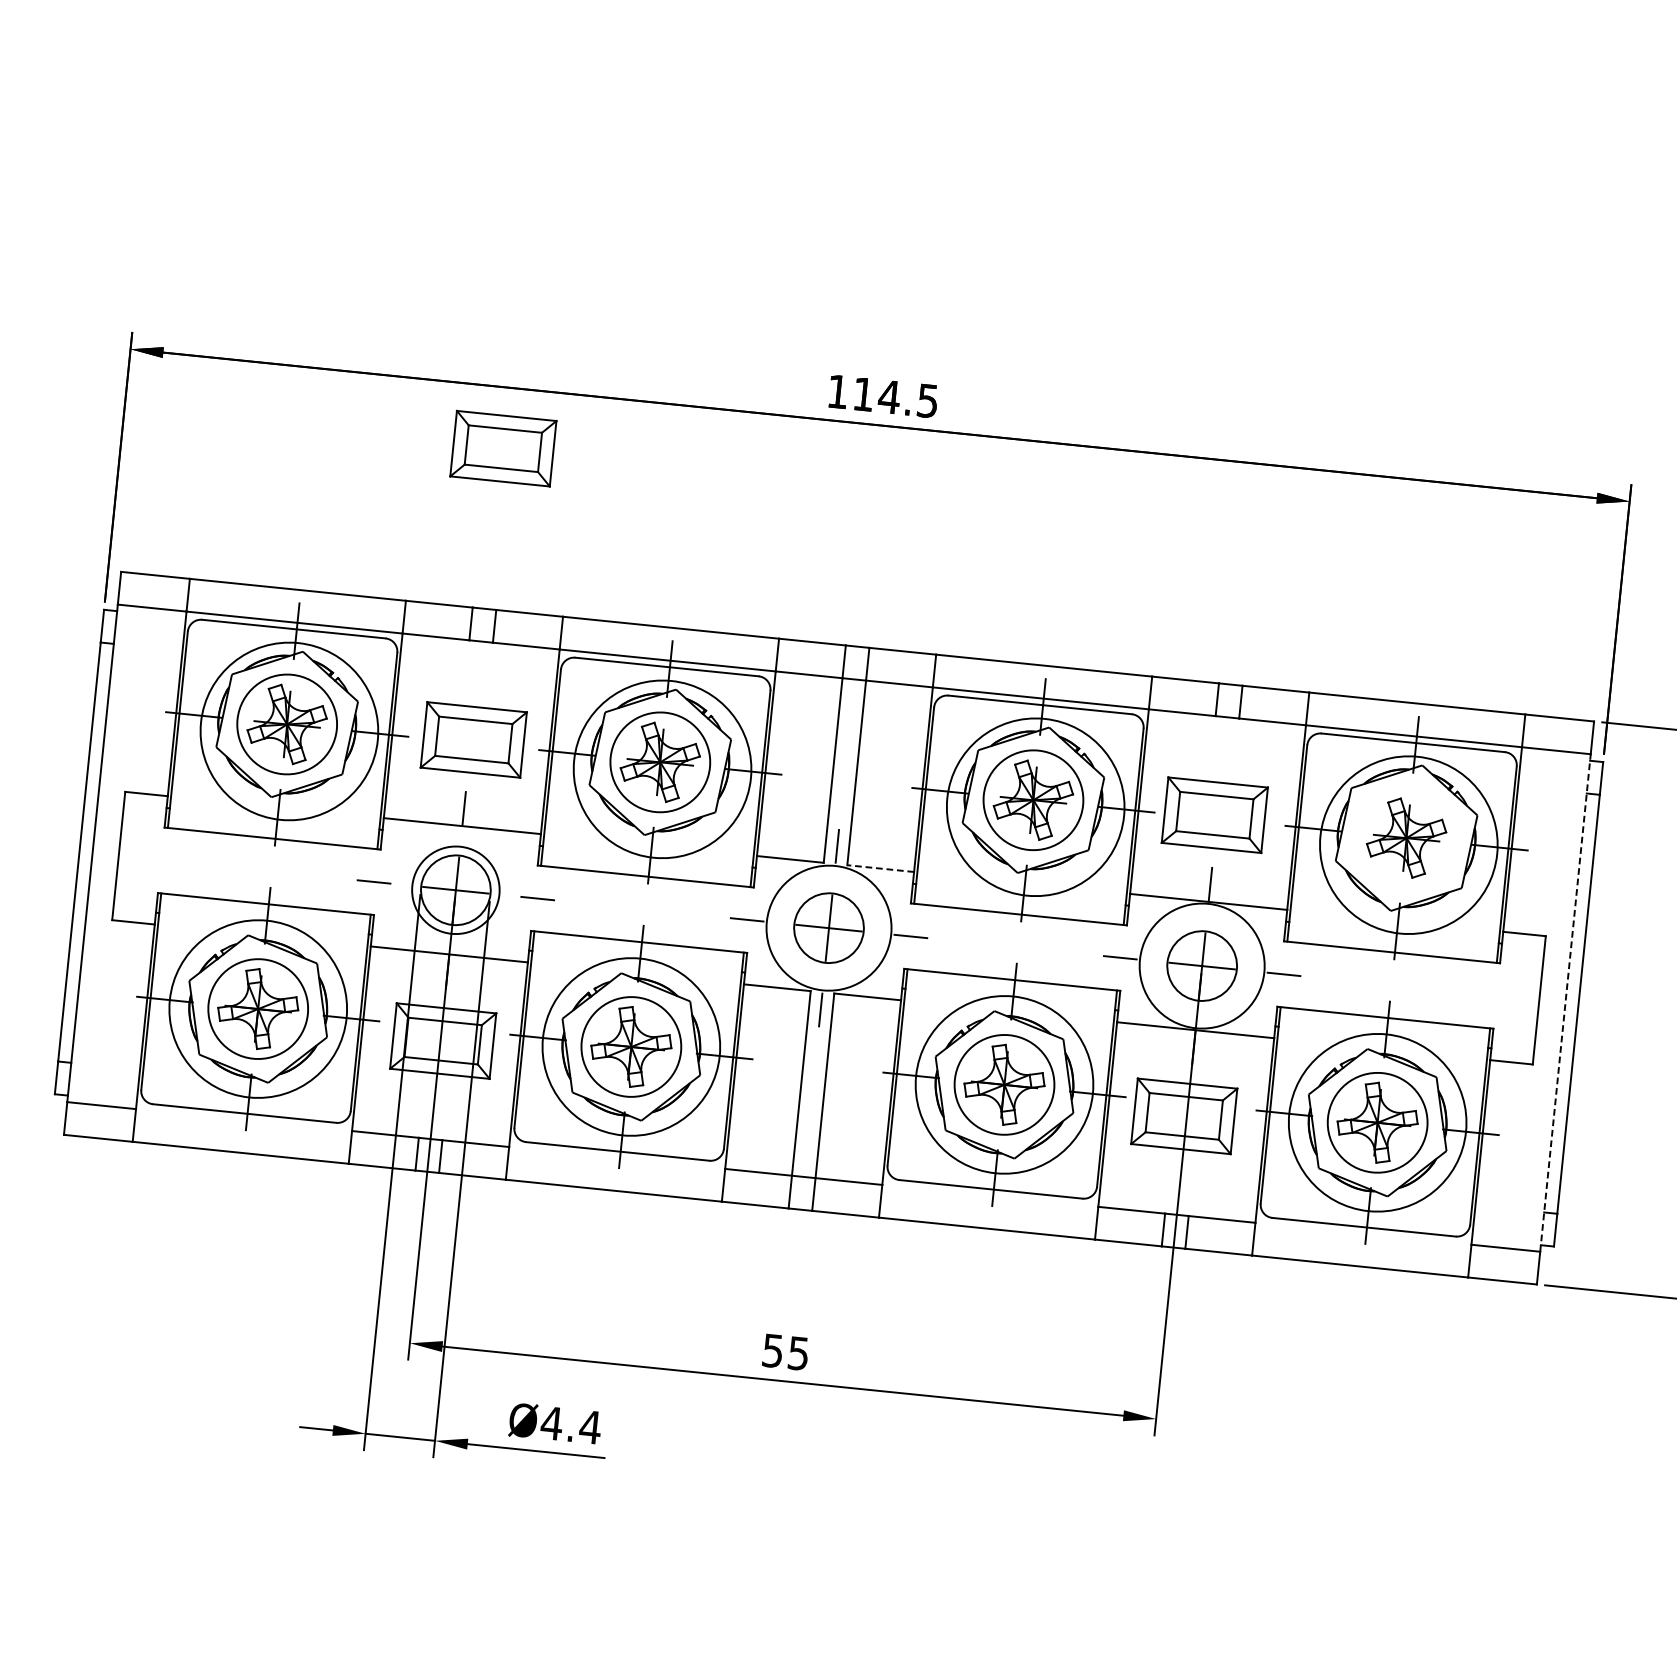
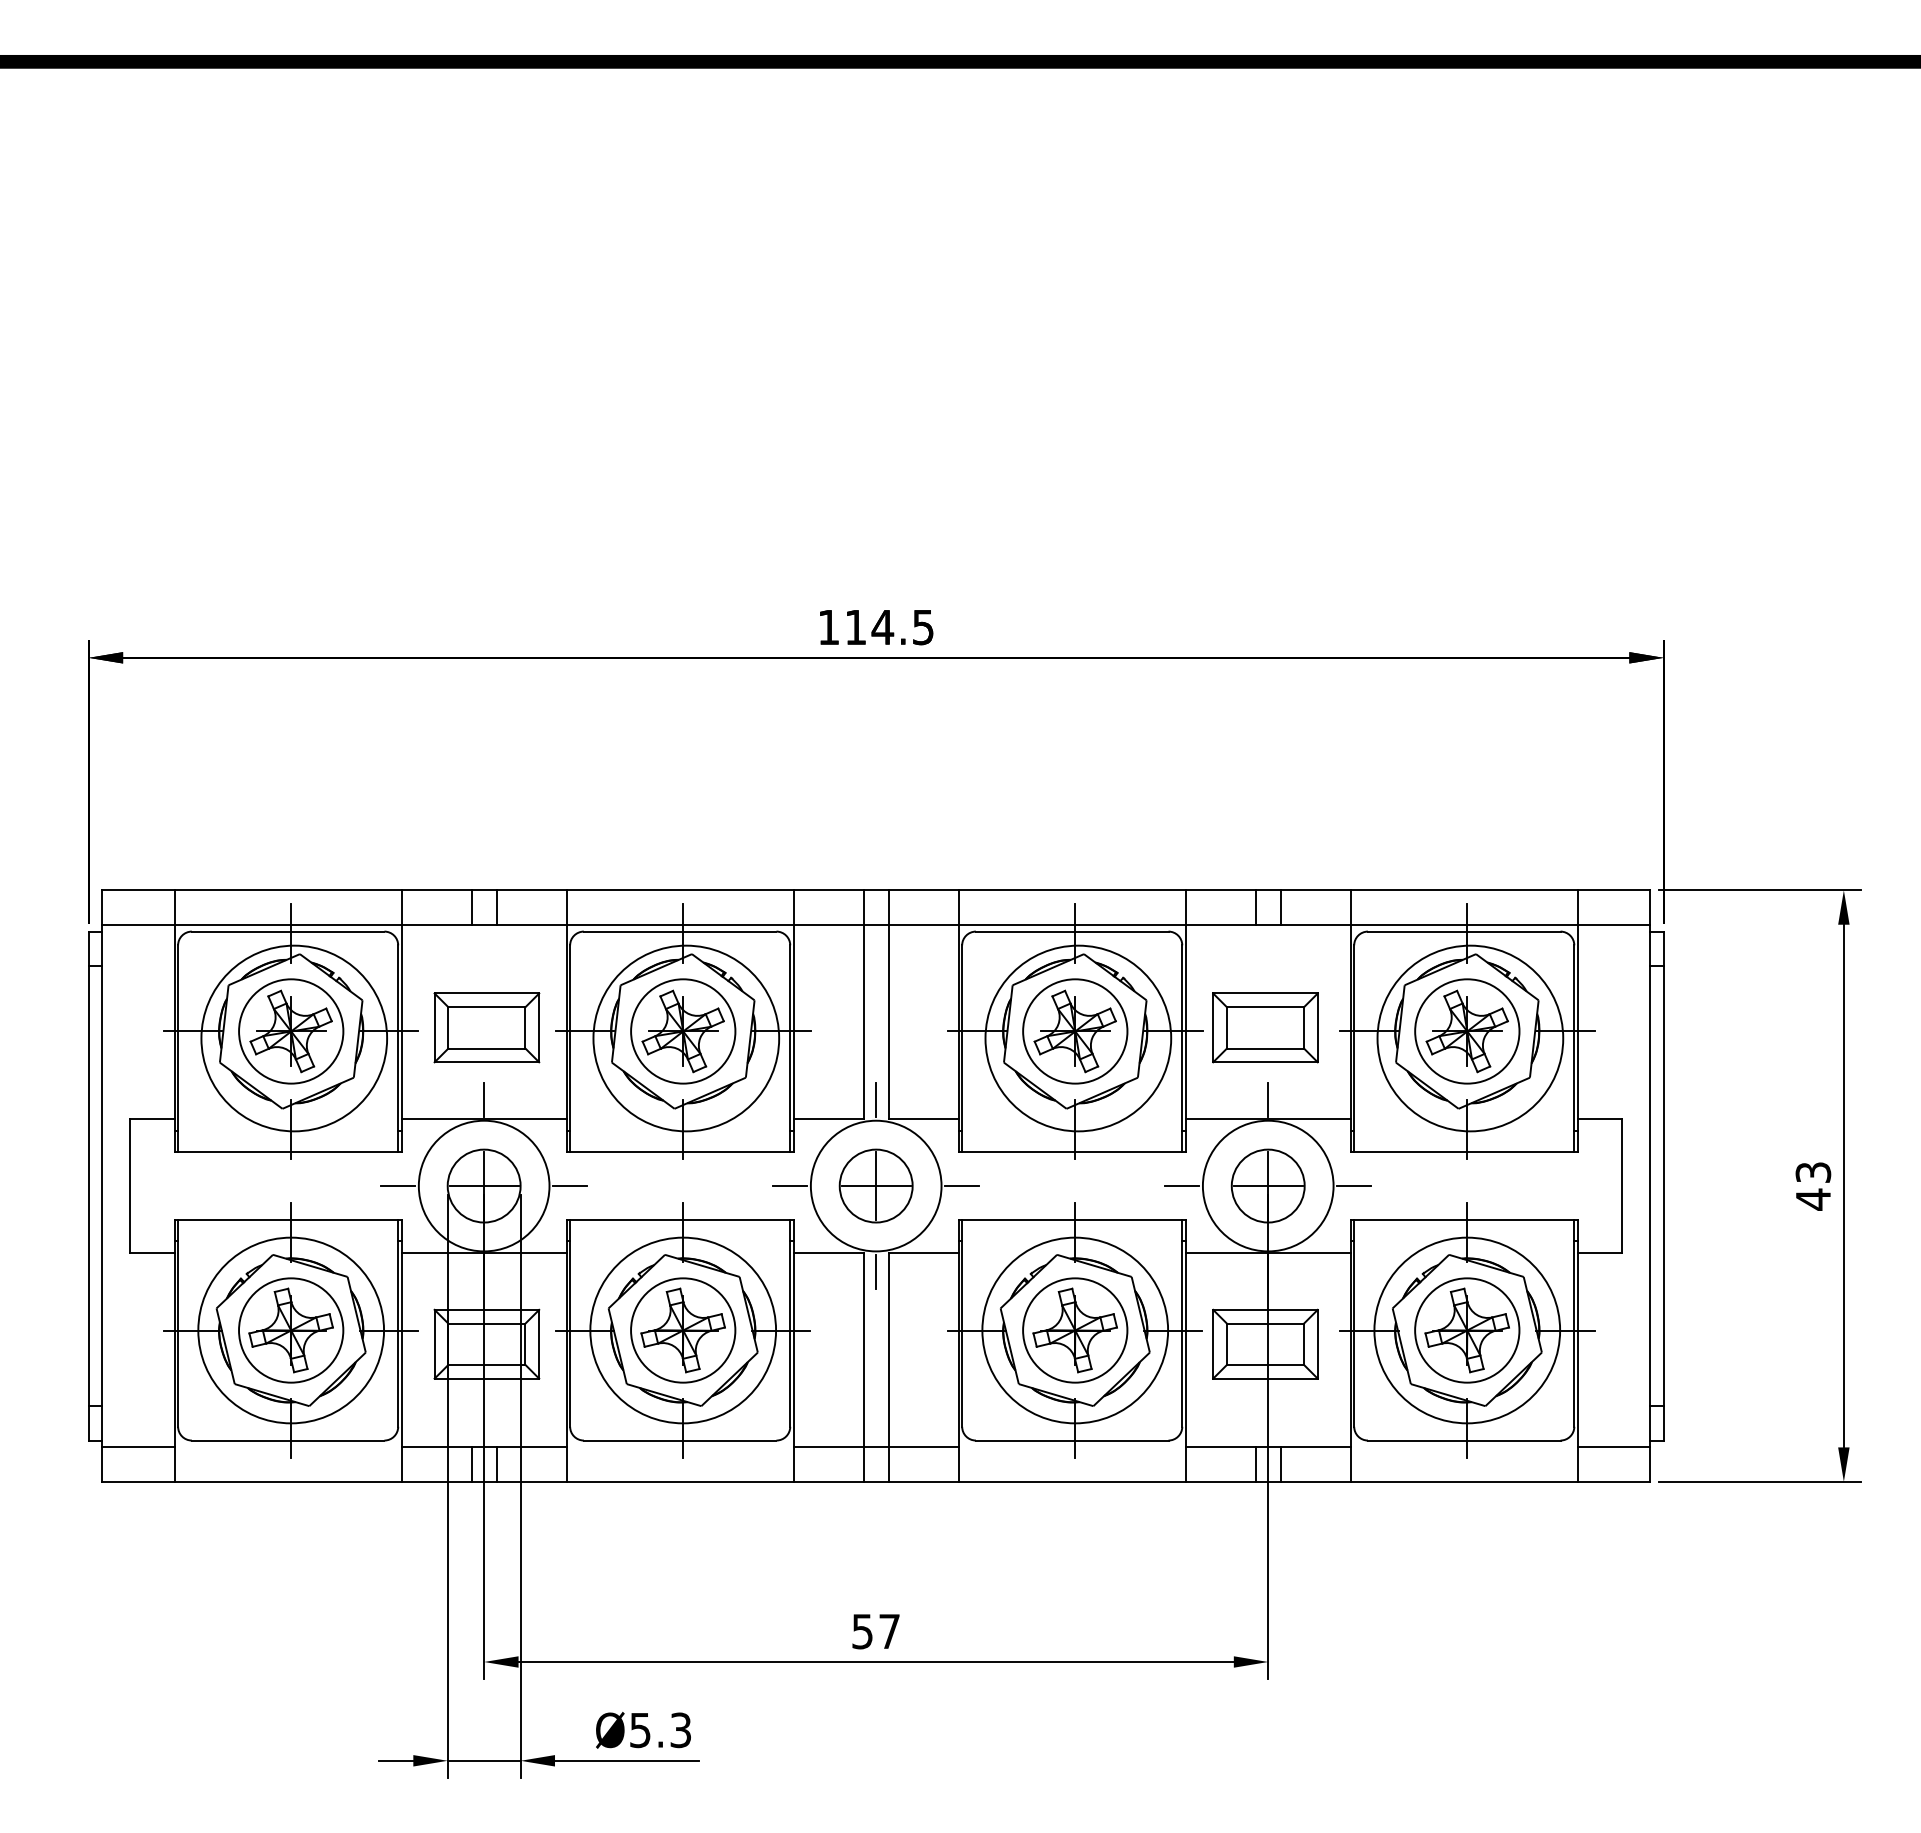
part: (503, 448) -> (486, 721), removed
circle: (1406, 838) -> (1467, 1031), added
line: (880, 868) -> (923, 1118), dashed -> solid
circle: (455, 889) -> (483, 1185), size x1.43
line: (1565, 1002) -> (1649, 1185), dashed -> solid
text: (798, 1353) -> (889, 1631), 55 -> 57
text: (571, 1425) -> (660, 1730), Ø4.4 -> Ø5.3

